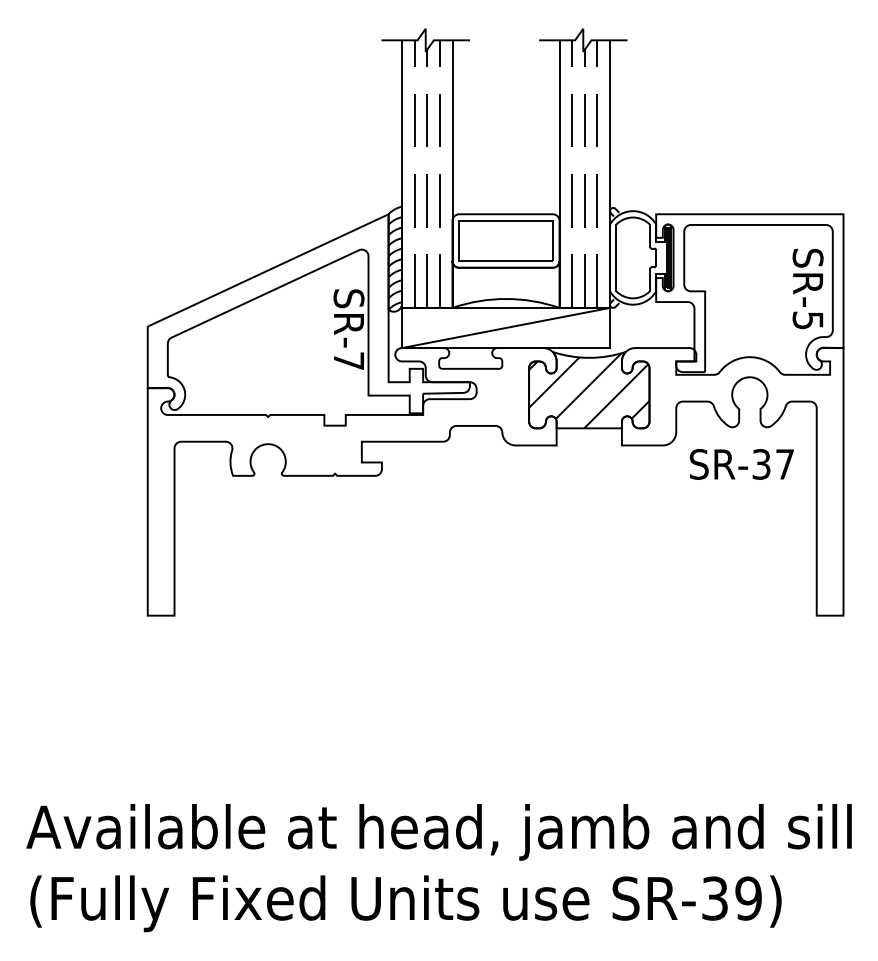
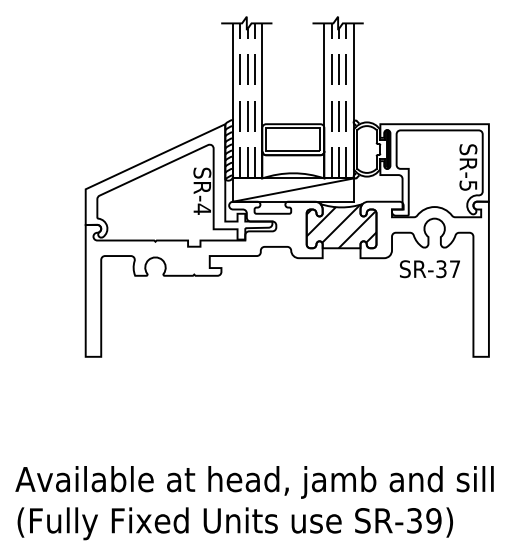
text: (347, 359) -> (201, 208), SR-7 -> SR-4

